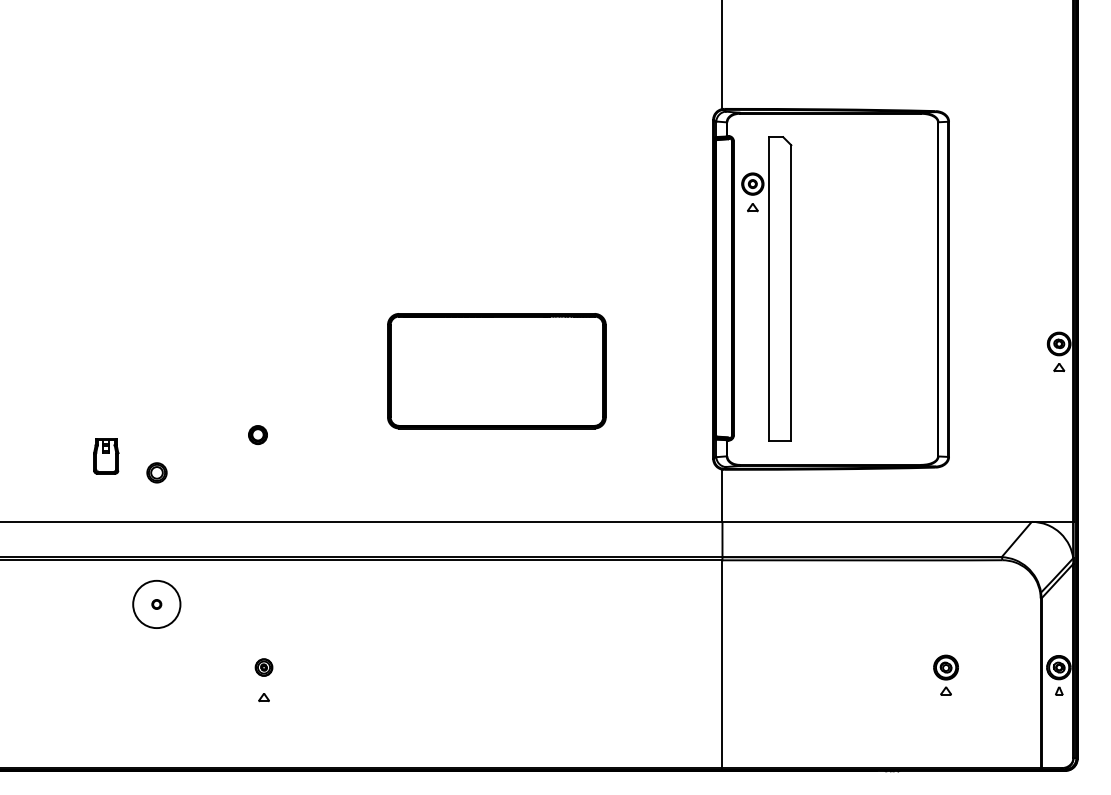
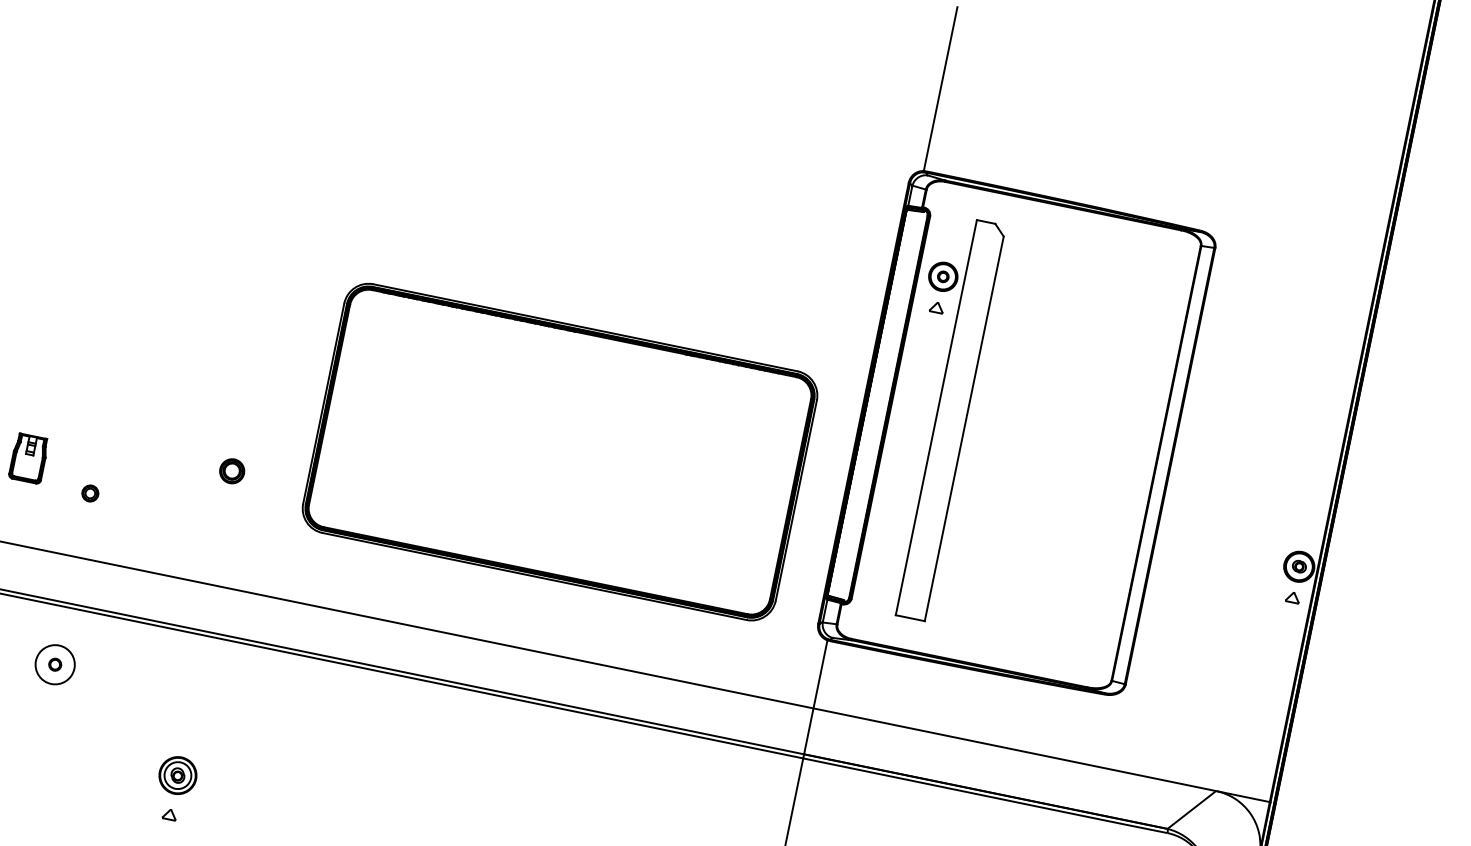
part: (496, 370) -> (559, 450), size x1.67
part: (156, 472) -> (90, 492), size x0.62
circle: (156, 604) -> (54, 664), size x0.62
part: (263, 667) -> (177, 775), size x1.67

